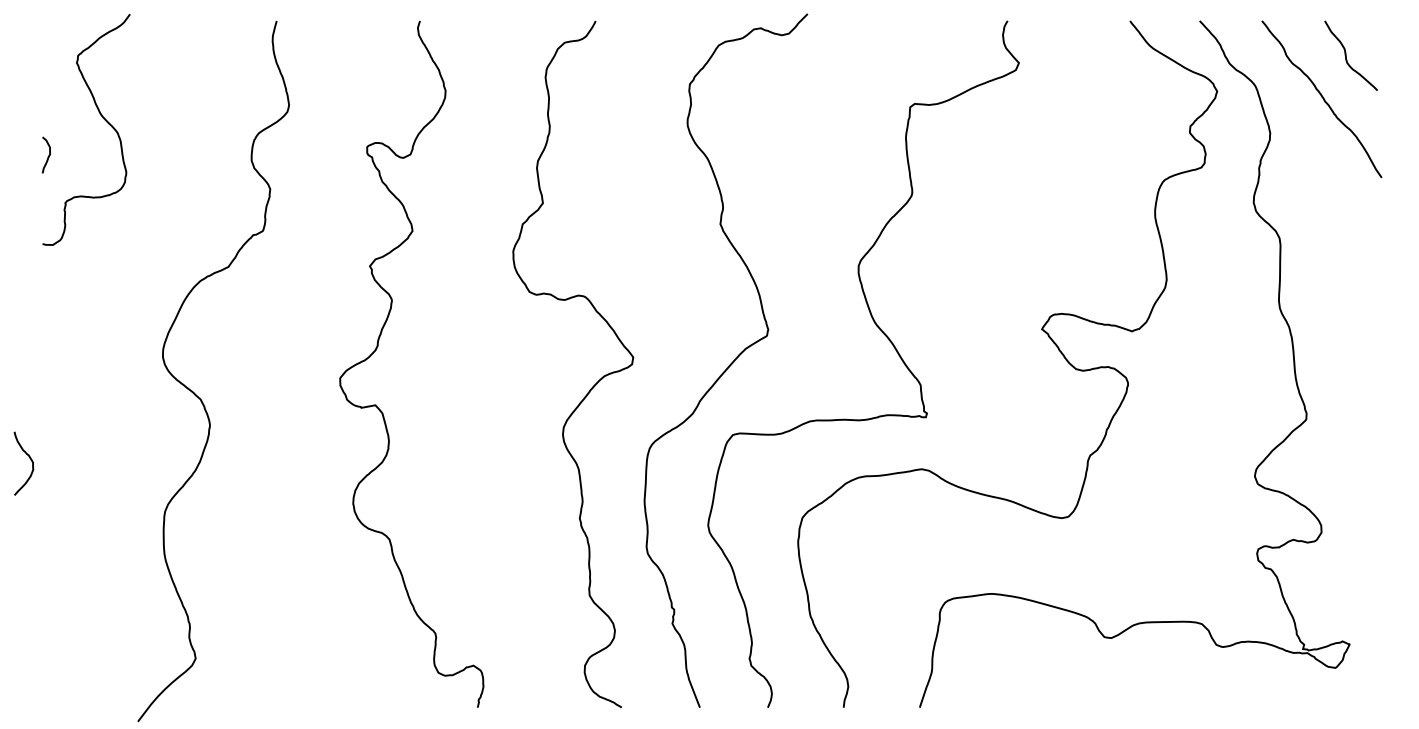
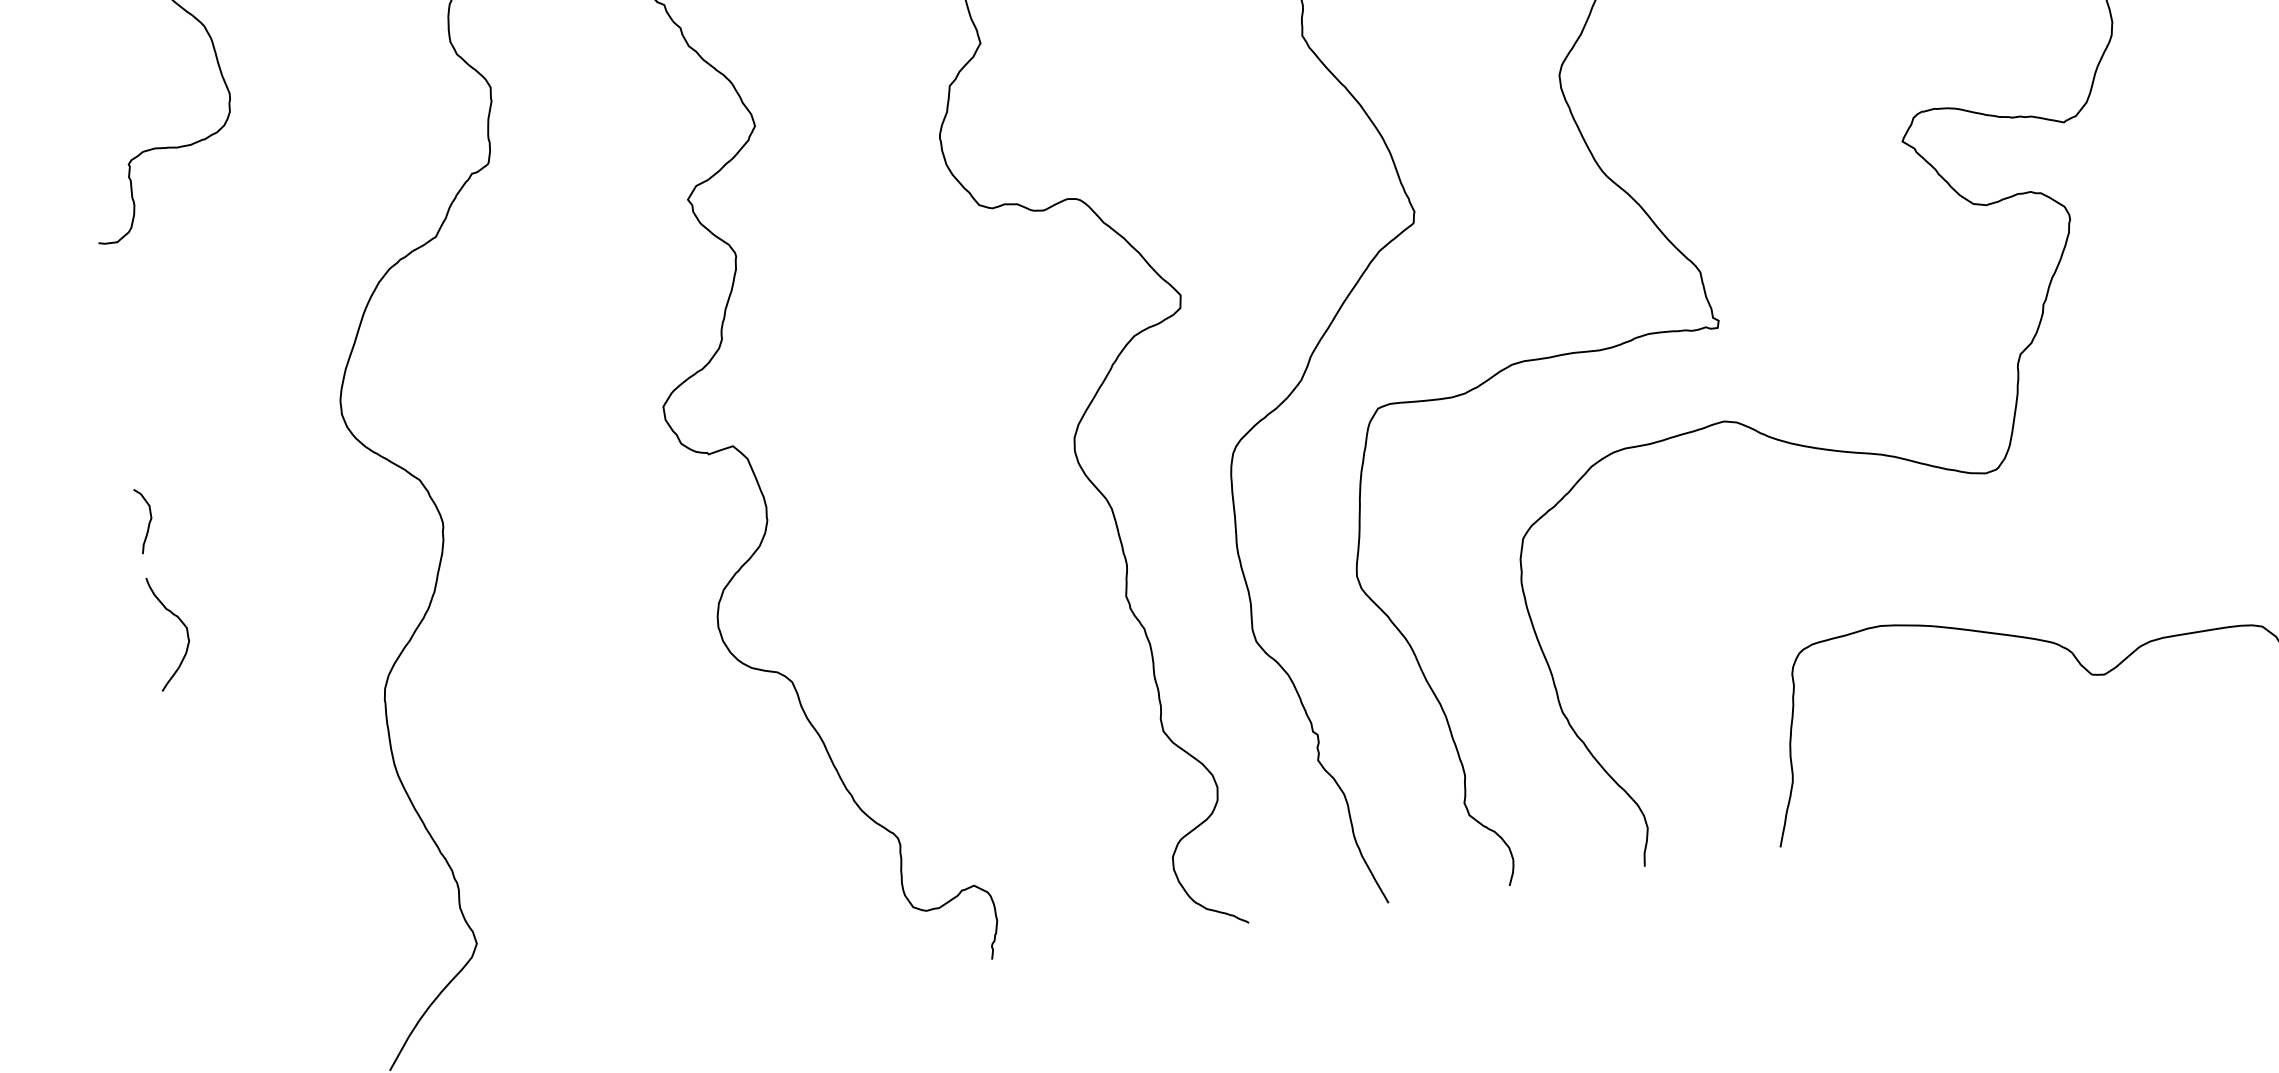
curve: (47, 156) -> (147, 522), moved
curve: (30, 460) -> (181, 625), moved

